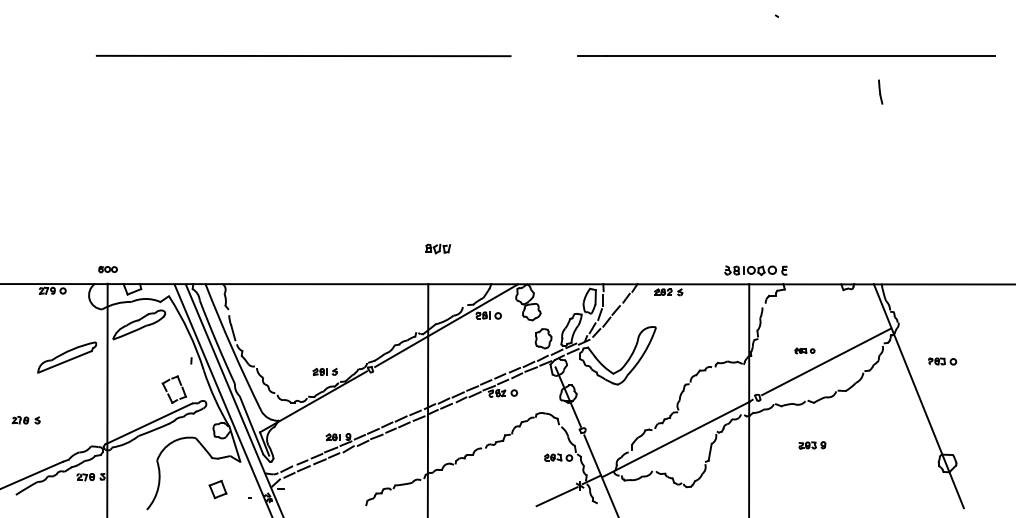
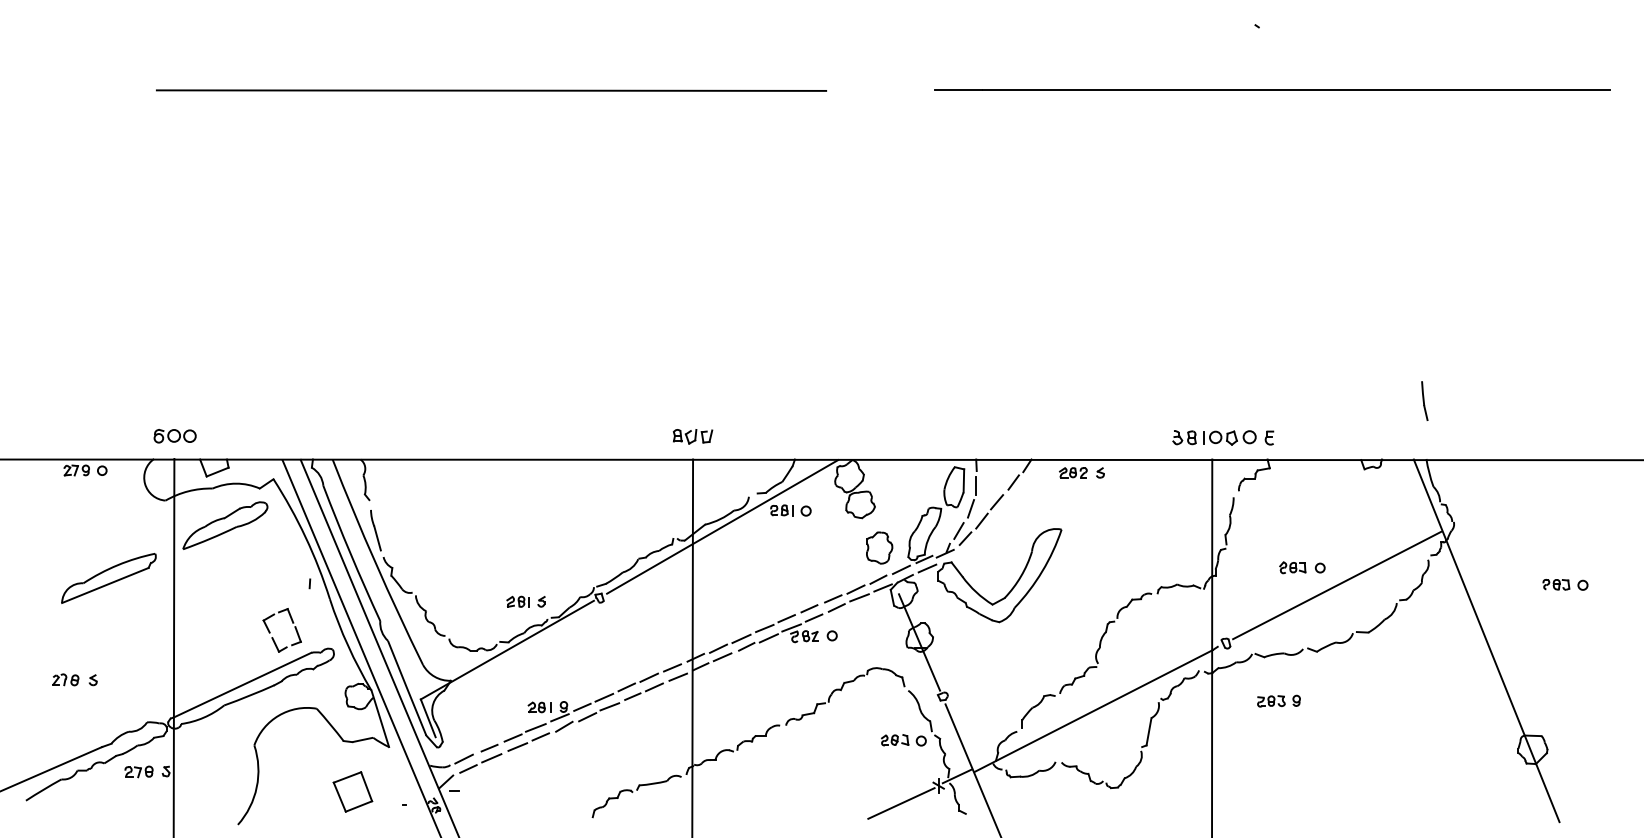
line: (880, 91) -> (1424, 400), moved
part: (438, 248) -> (693, 435), moved
part: (107, 269) -> (174, 435), size x1.43
part: (804, 350) -> (1301, 567), size x1.43
part: (942, 361) -> (1565, 584), moved
part: (25, 420) -> (73, 680), moved
part: (812, 445) -> (1279, 701), moved
part: (217, 489) -> (352, 791), size x1.43

